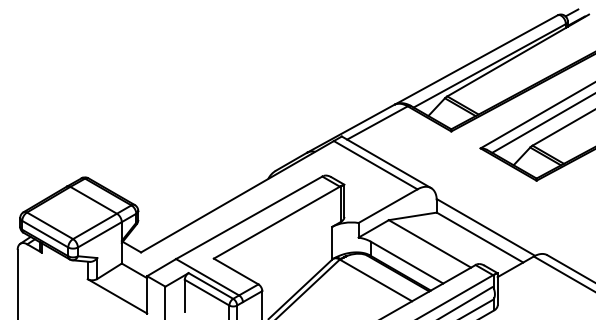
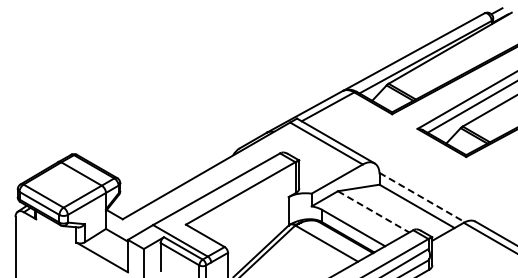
line: (486, 227) -> (422, 197), solid -> dashed
line: (430, 244) -> (374, 212), solid -> dashed

